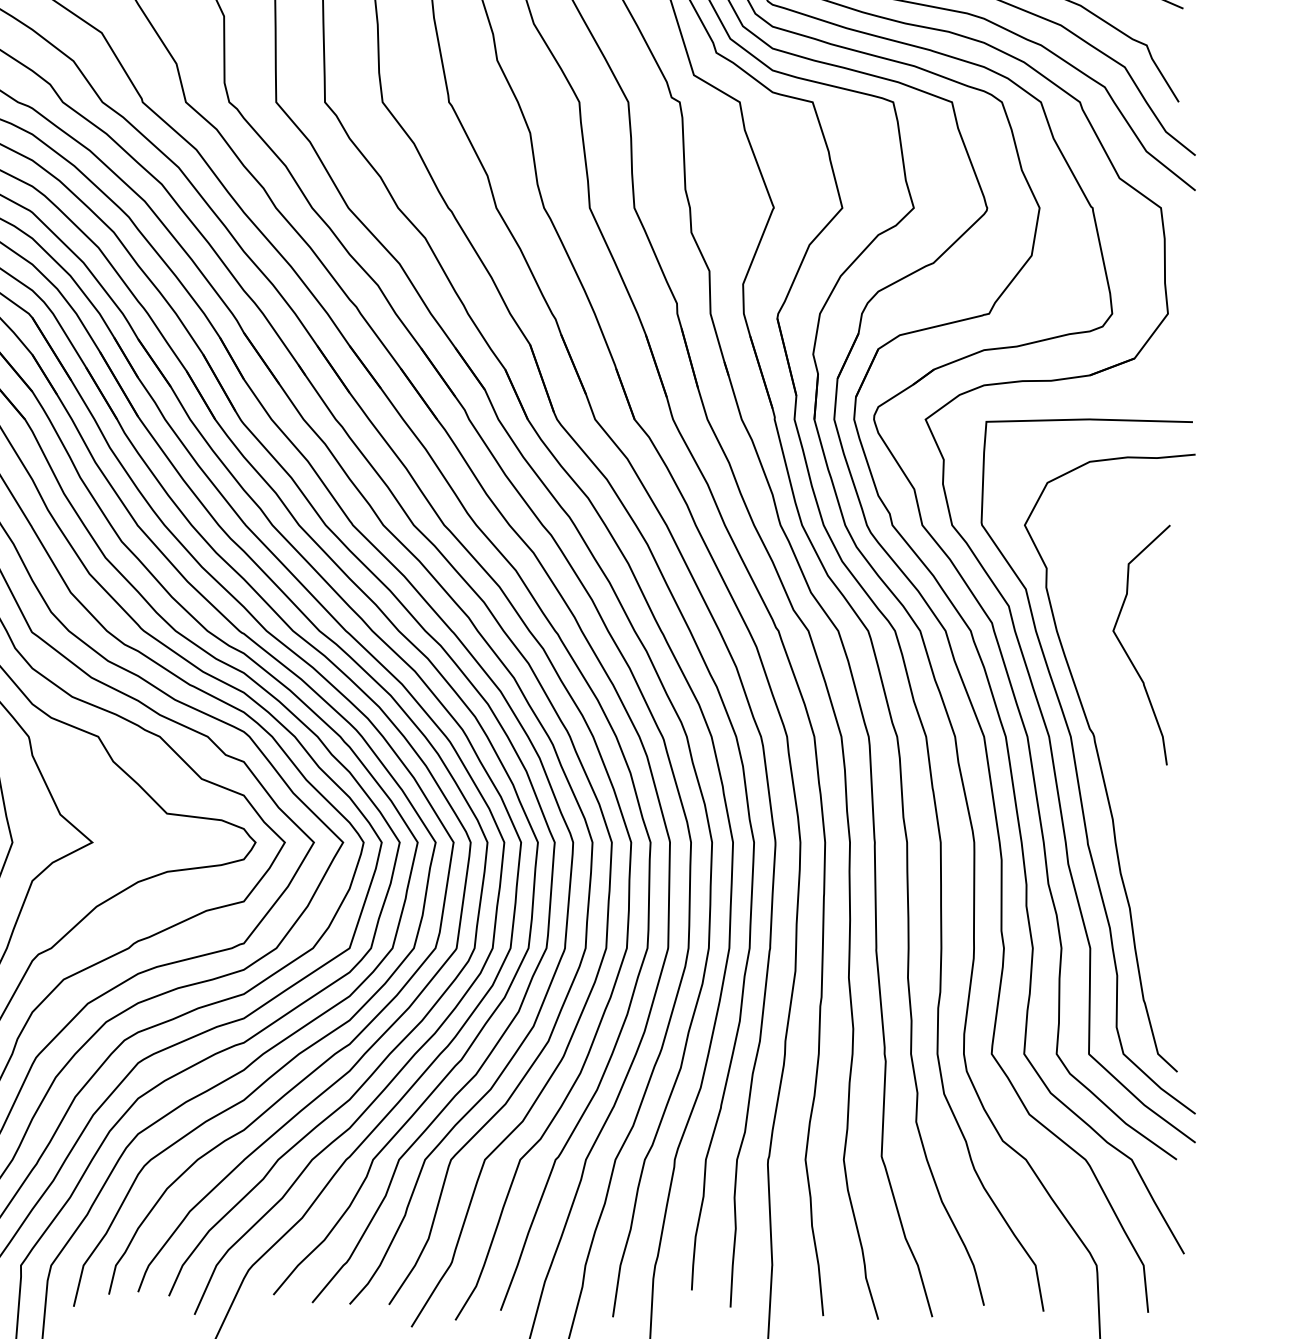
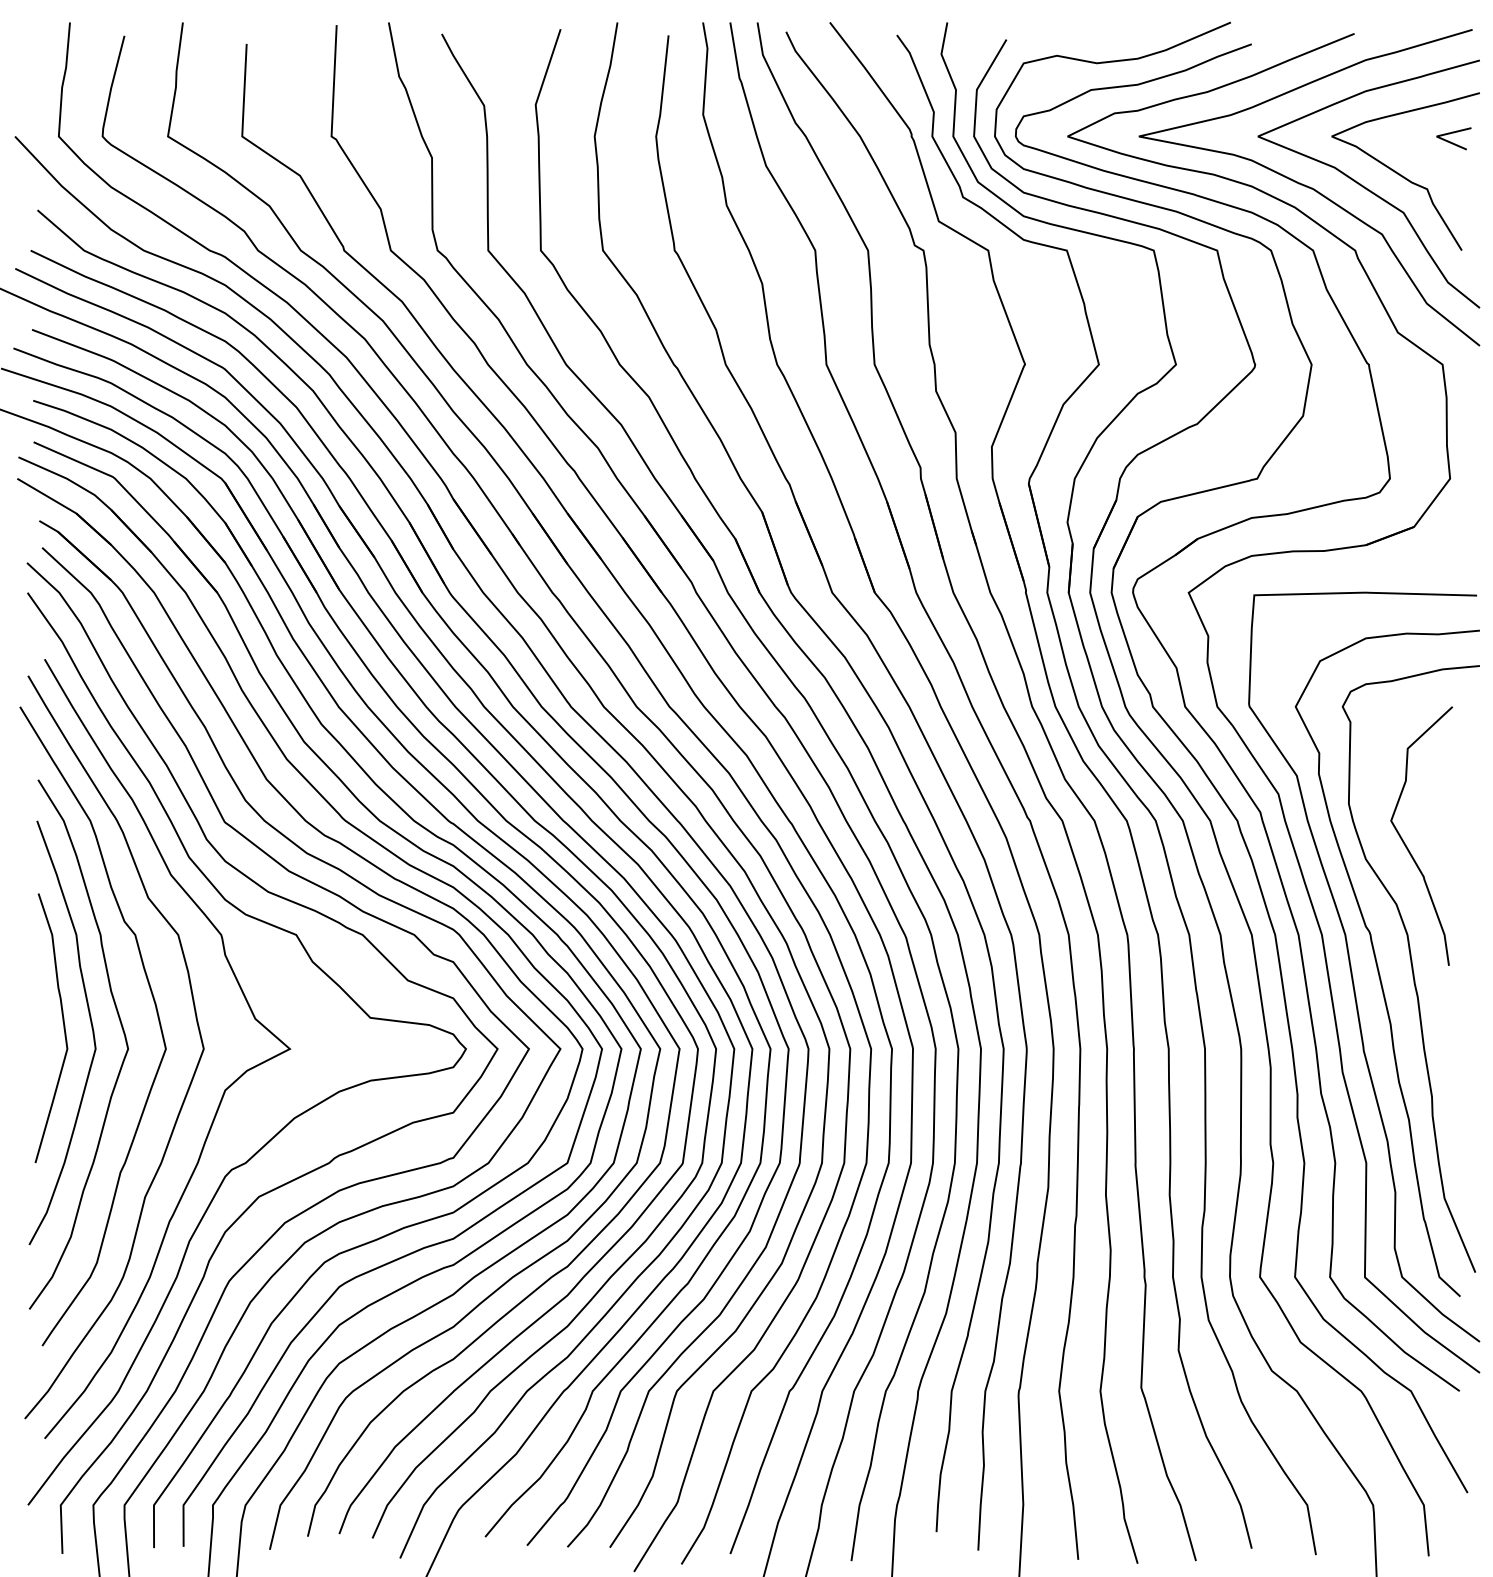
curve: (1132, 767) -> (1411, 968), added

